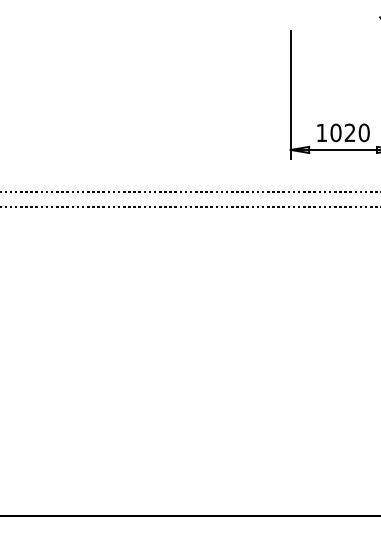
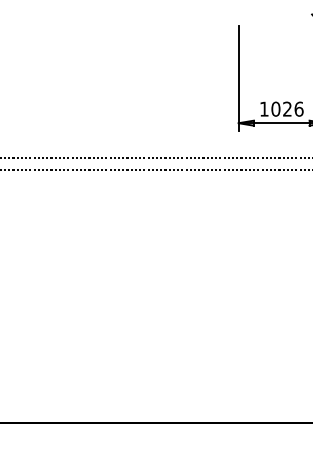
text: (363, 132) -> (298, 108), 1020 -> 1026

